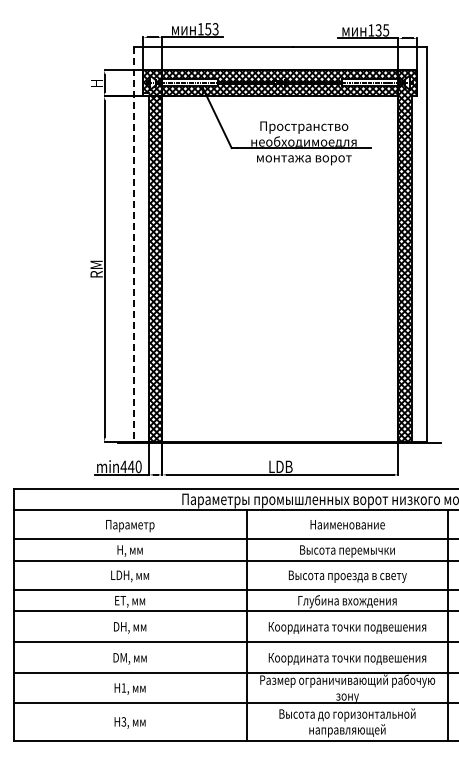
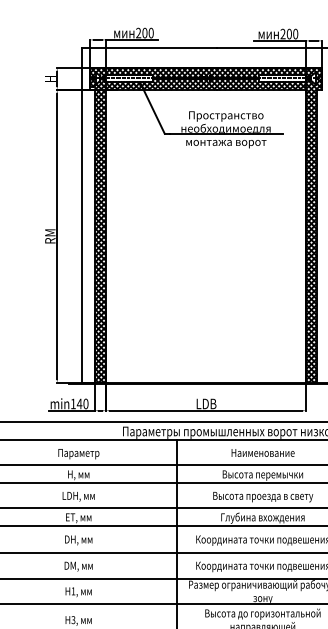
text: (207, 29) -> (144, 33), 153 -> 200
text: (378, 30) -> (289, 34), 135 -> 200
line: (133, 244) -> (81, 215), dashed -> solid
text: (123, 466) -> (73, 403), min440 -> min140

